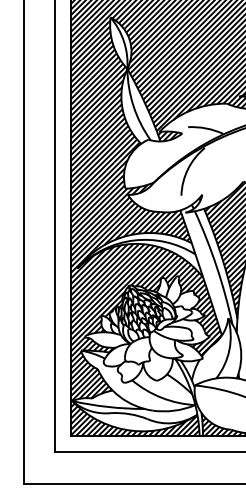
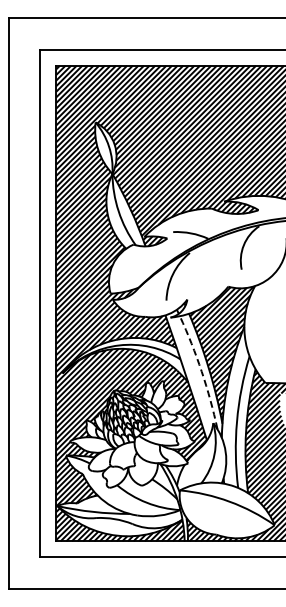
arc: (216, 266) -> (201, 371), solid -> dashed

